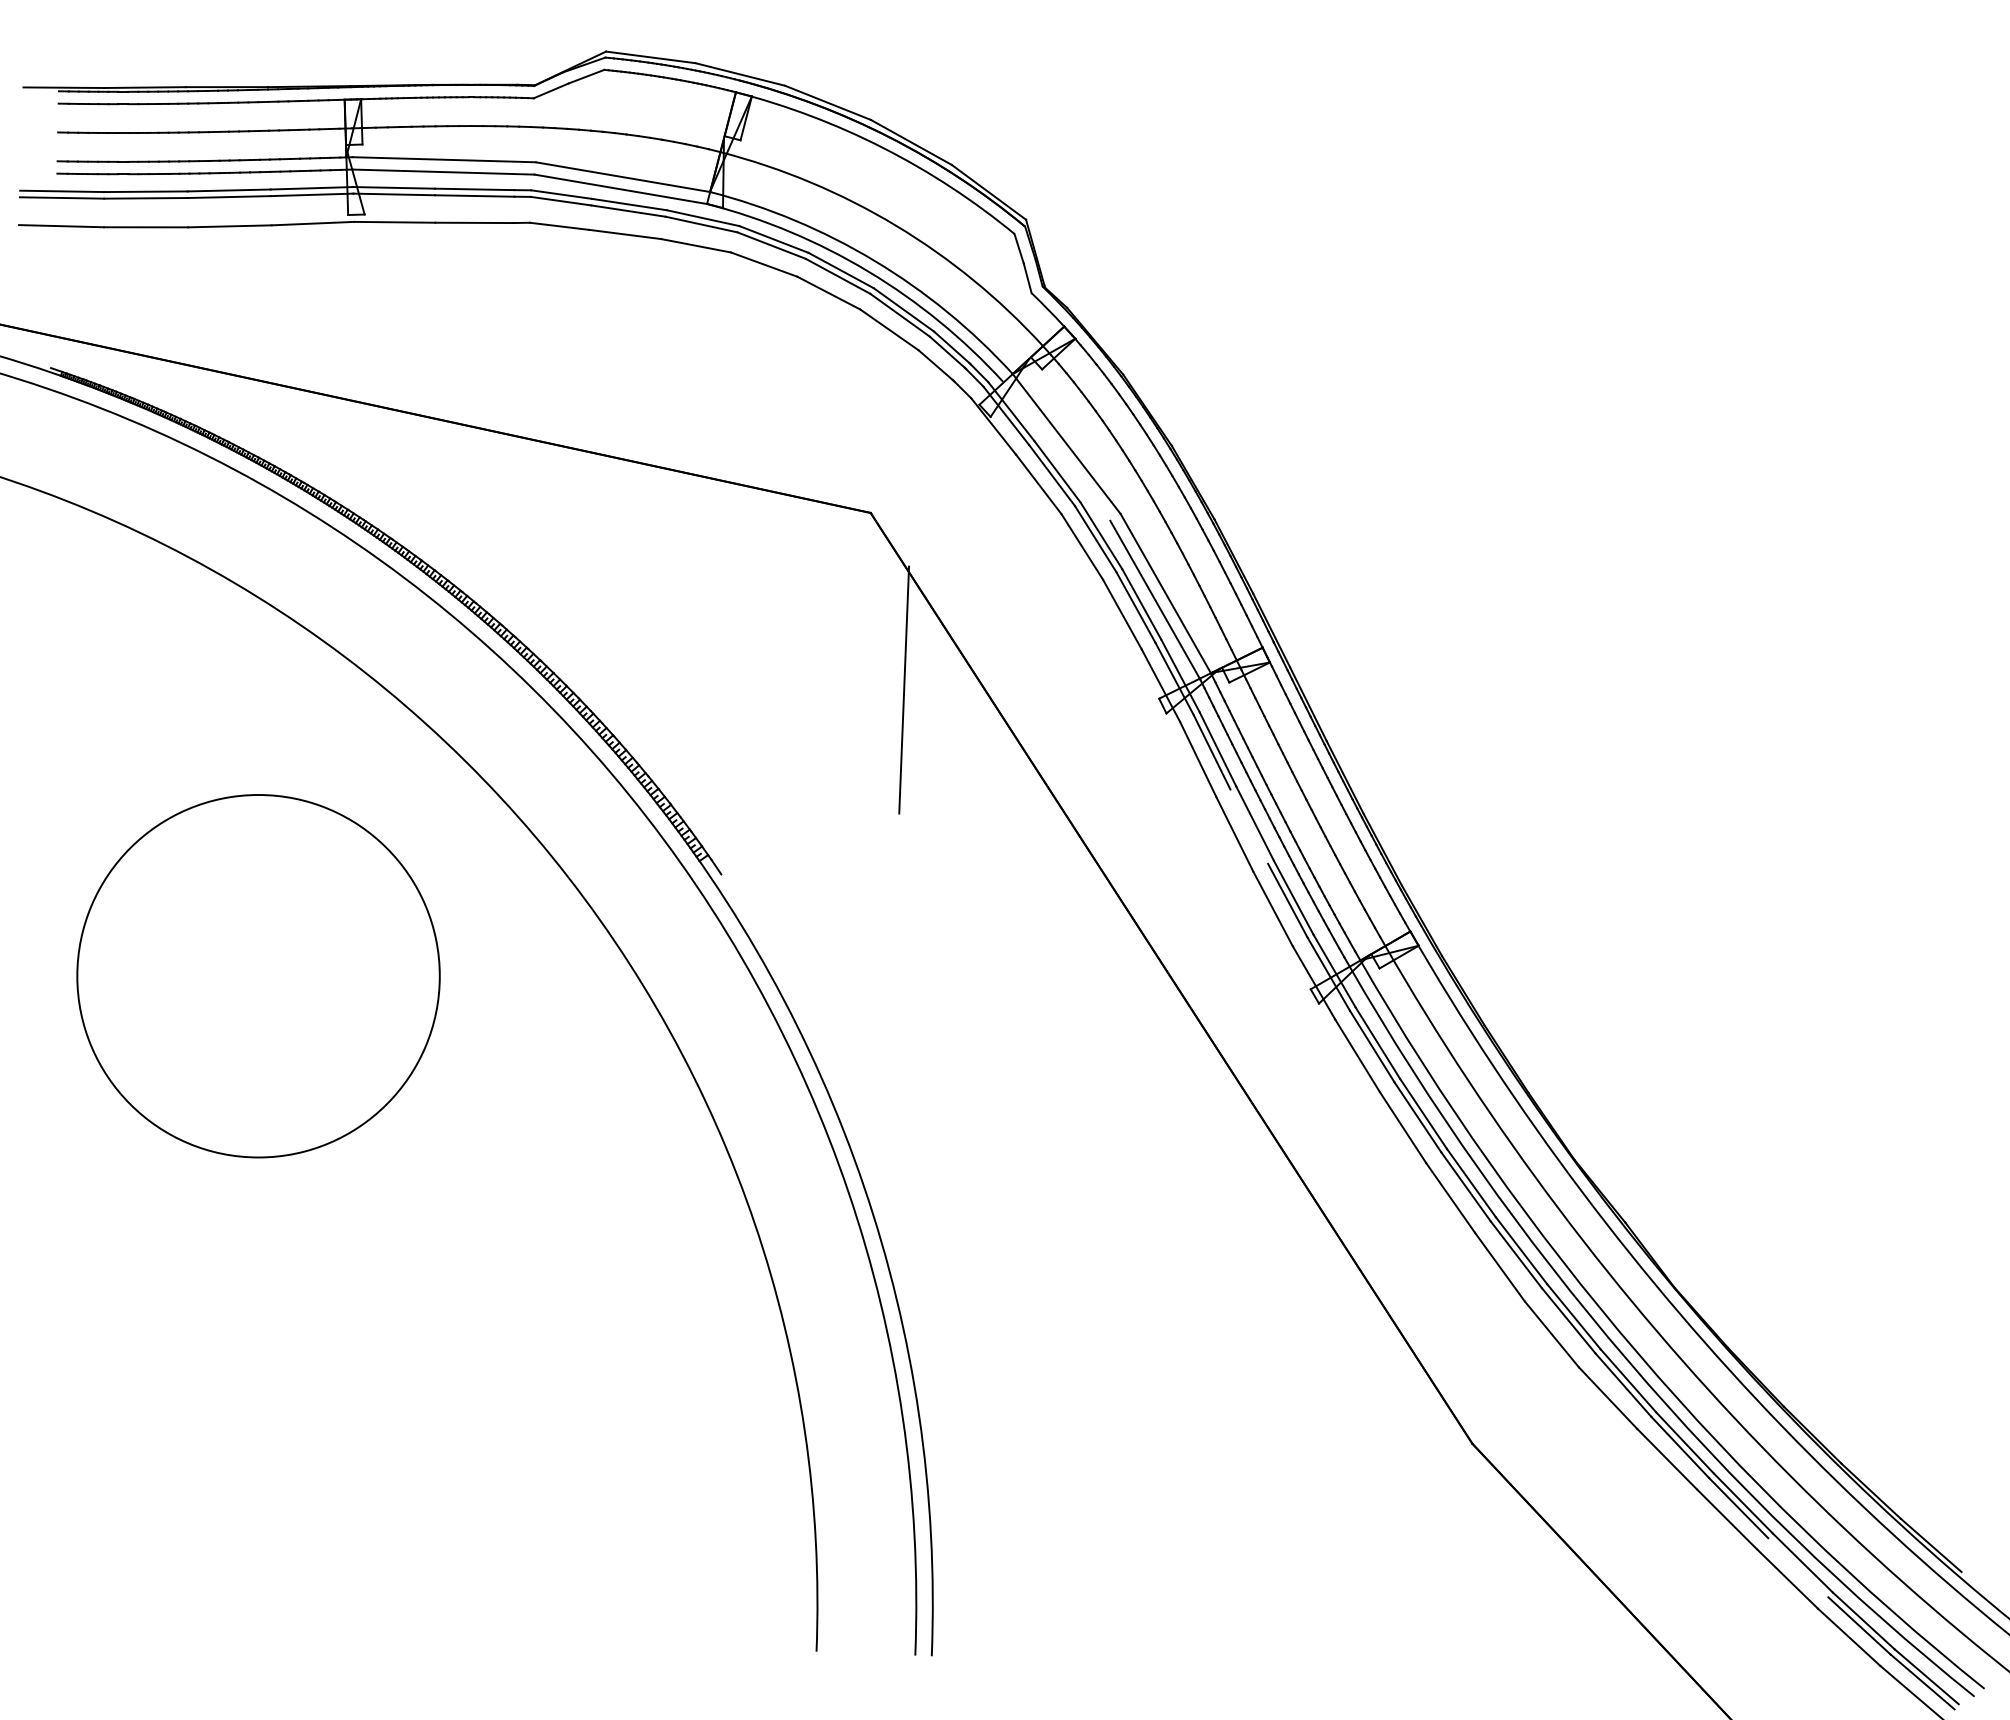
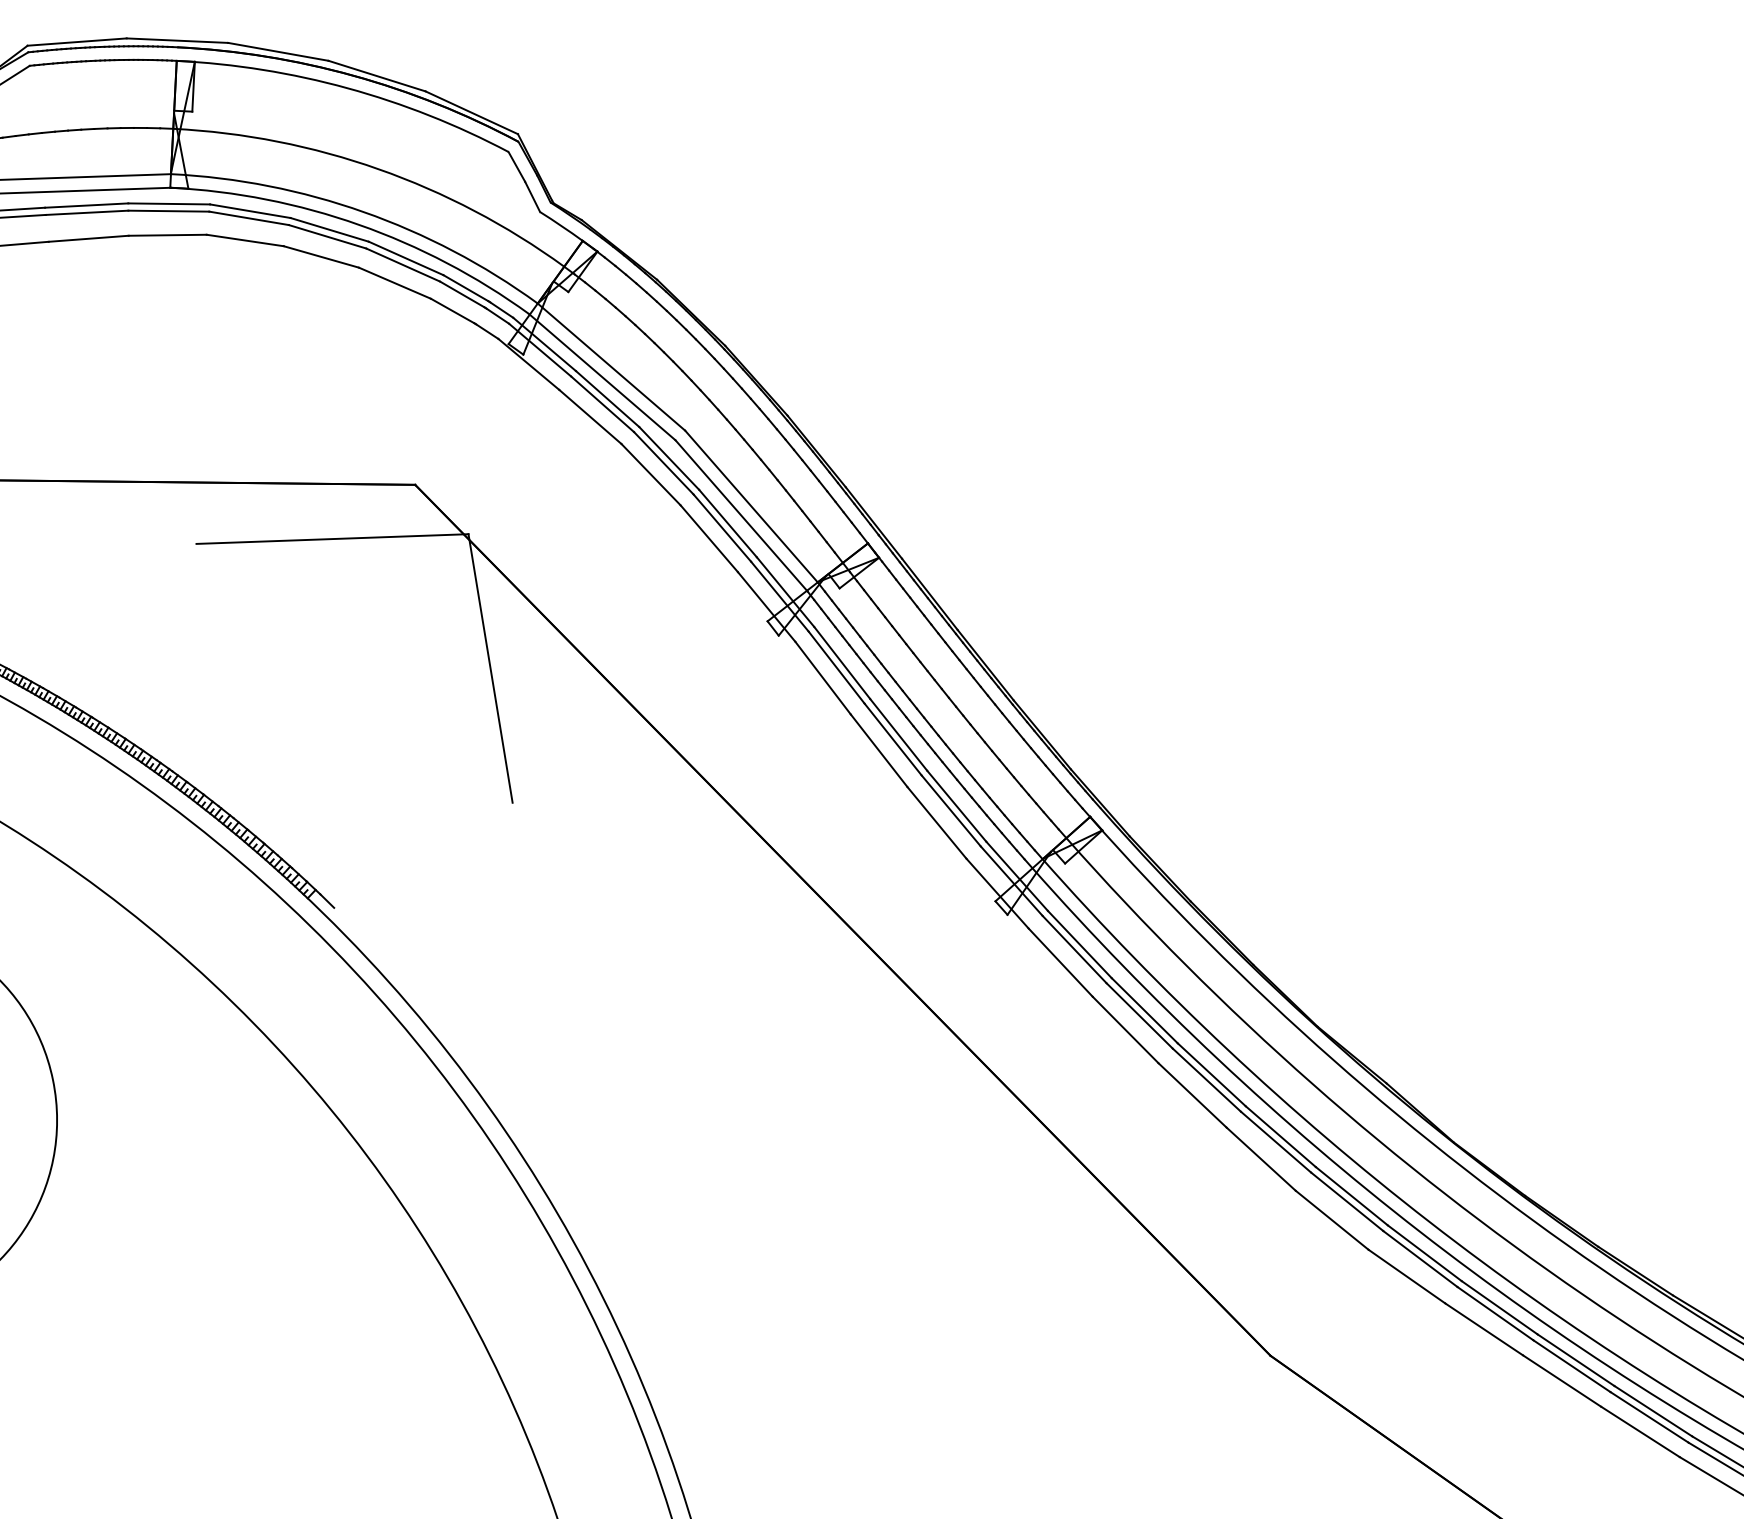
line: (1056, 450) -> (601, 376), added
line: (787, 545) -> (332, 538), added
line: (1249, 826) -> (893, 739), added
line: (1798, 1567) -> (1649, 1417), added

